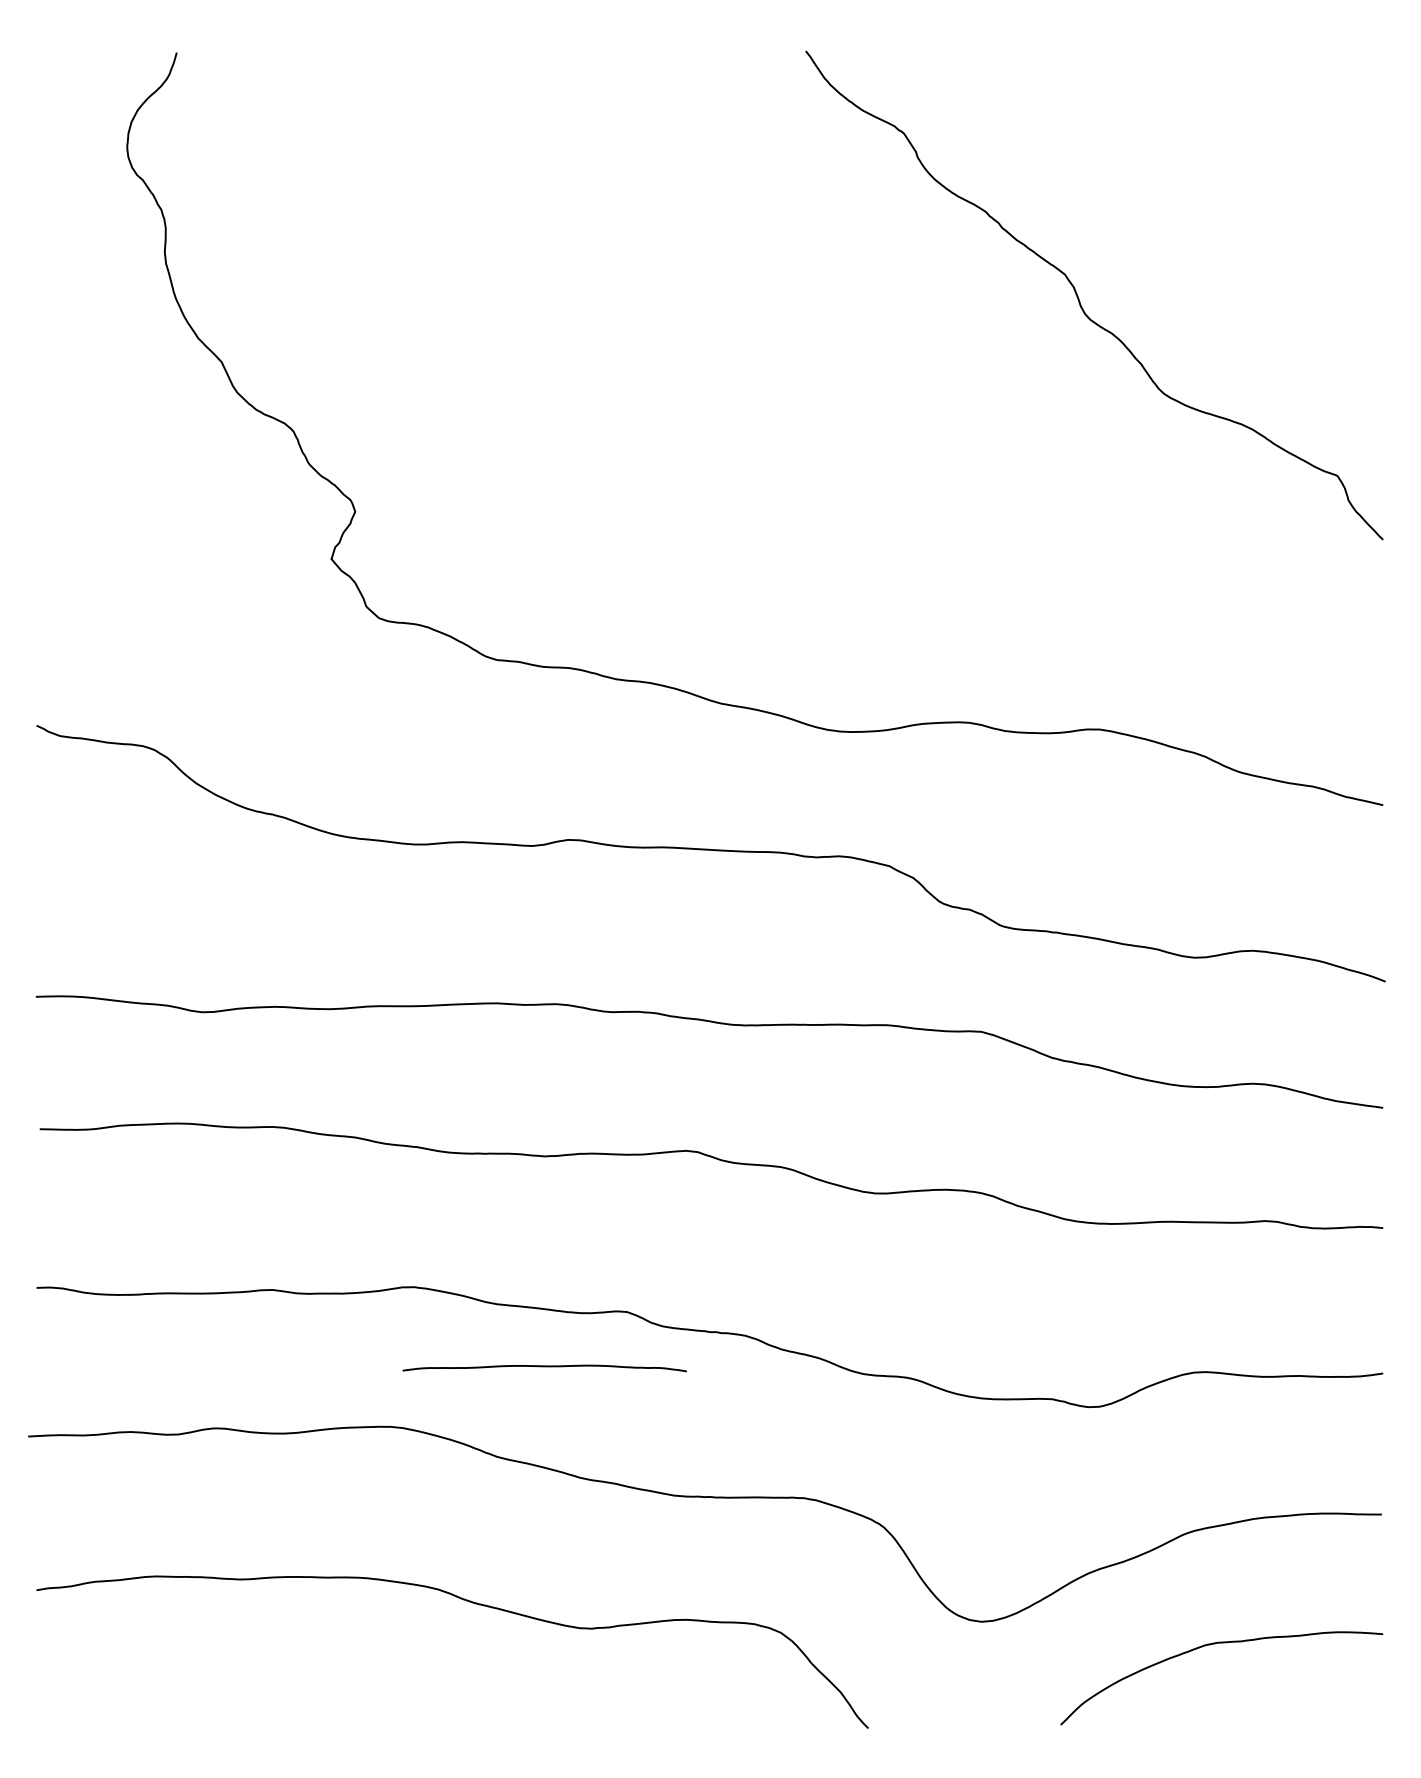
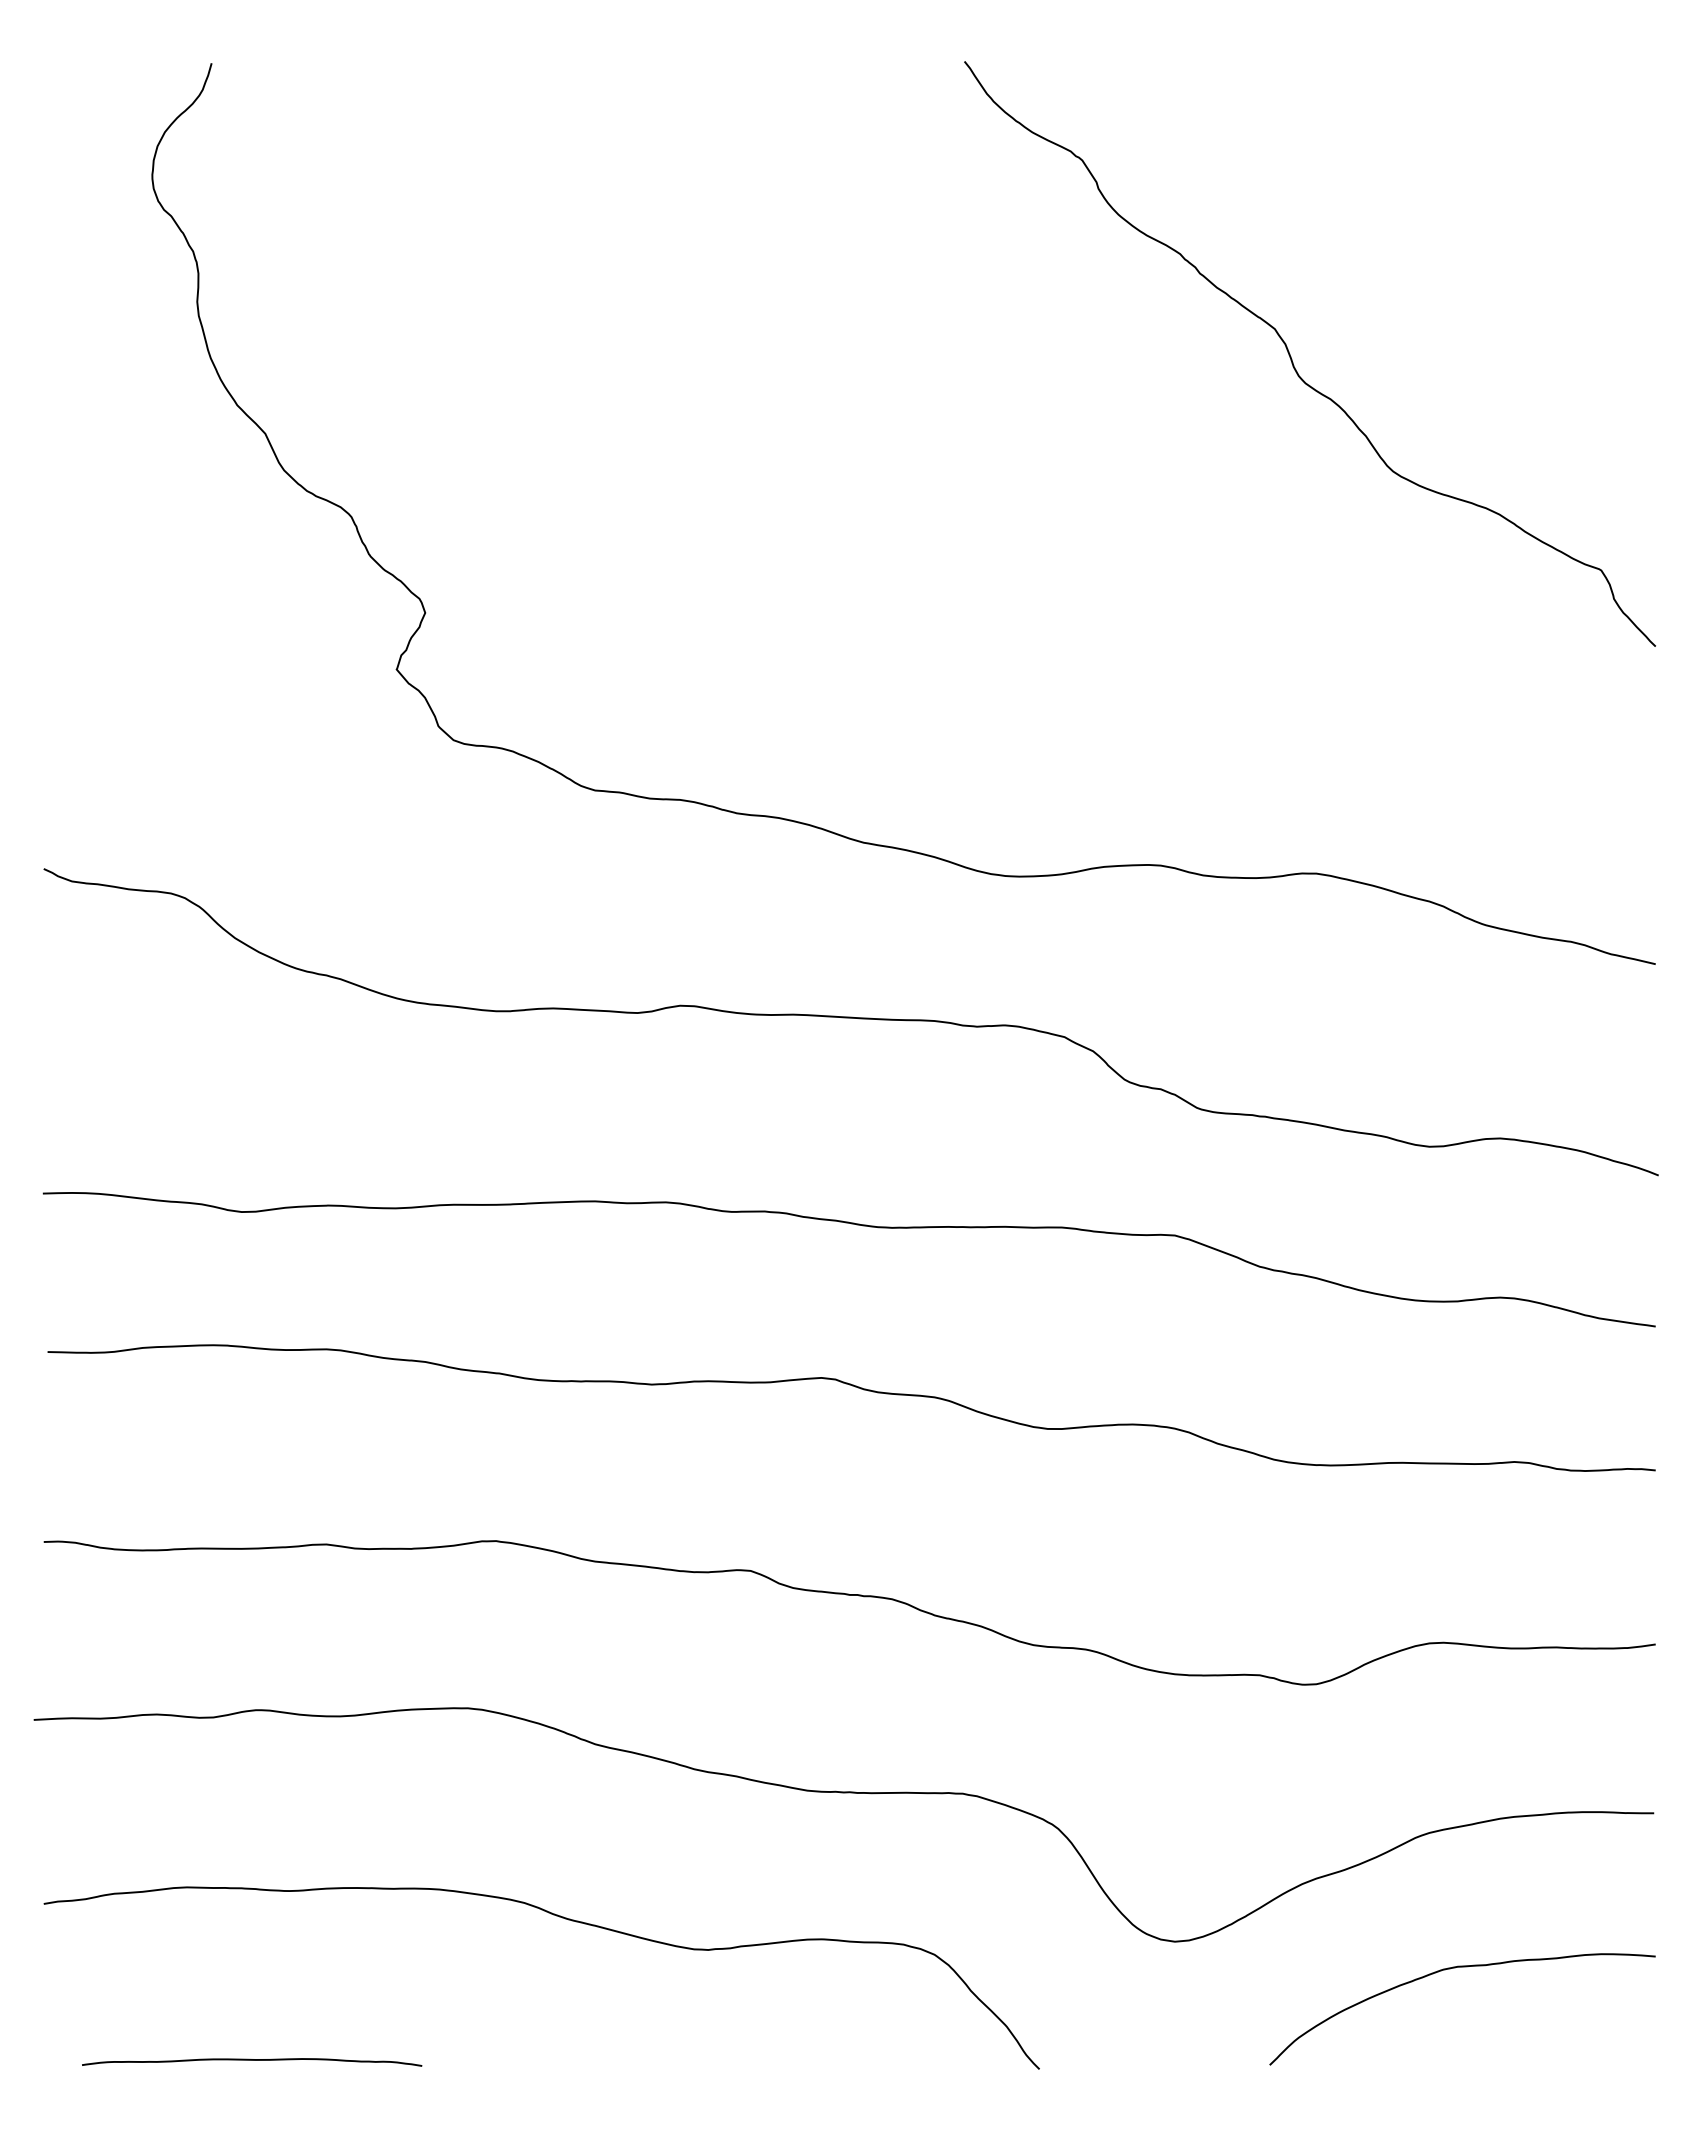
curve: (545, 1366) -> (252, 2060), moved

